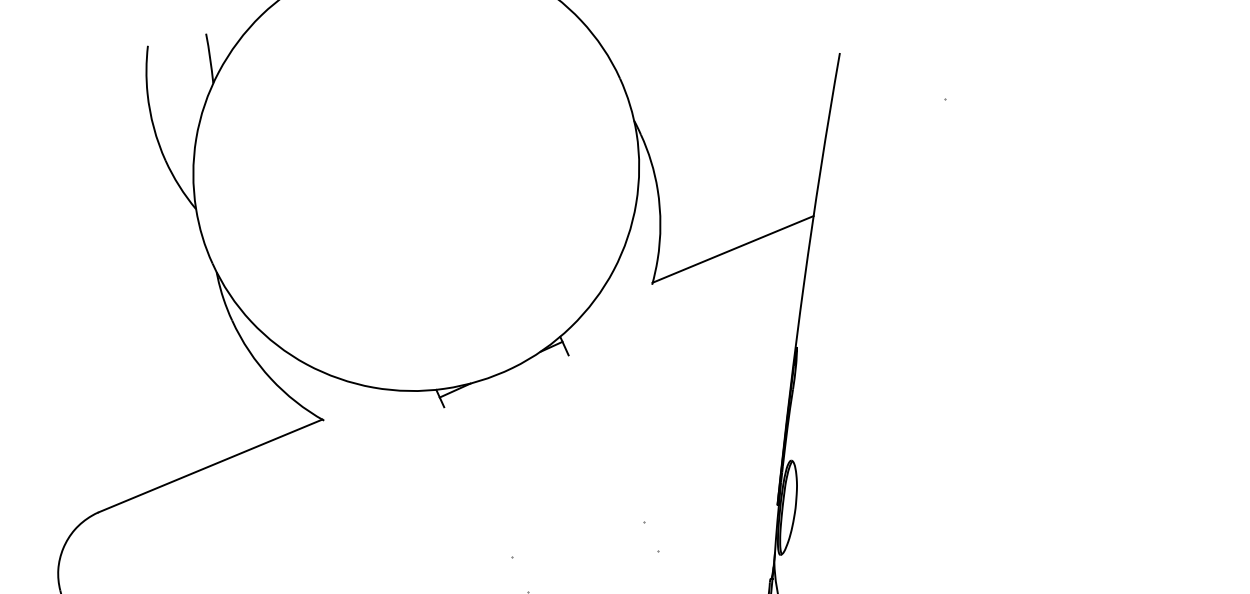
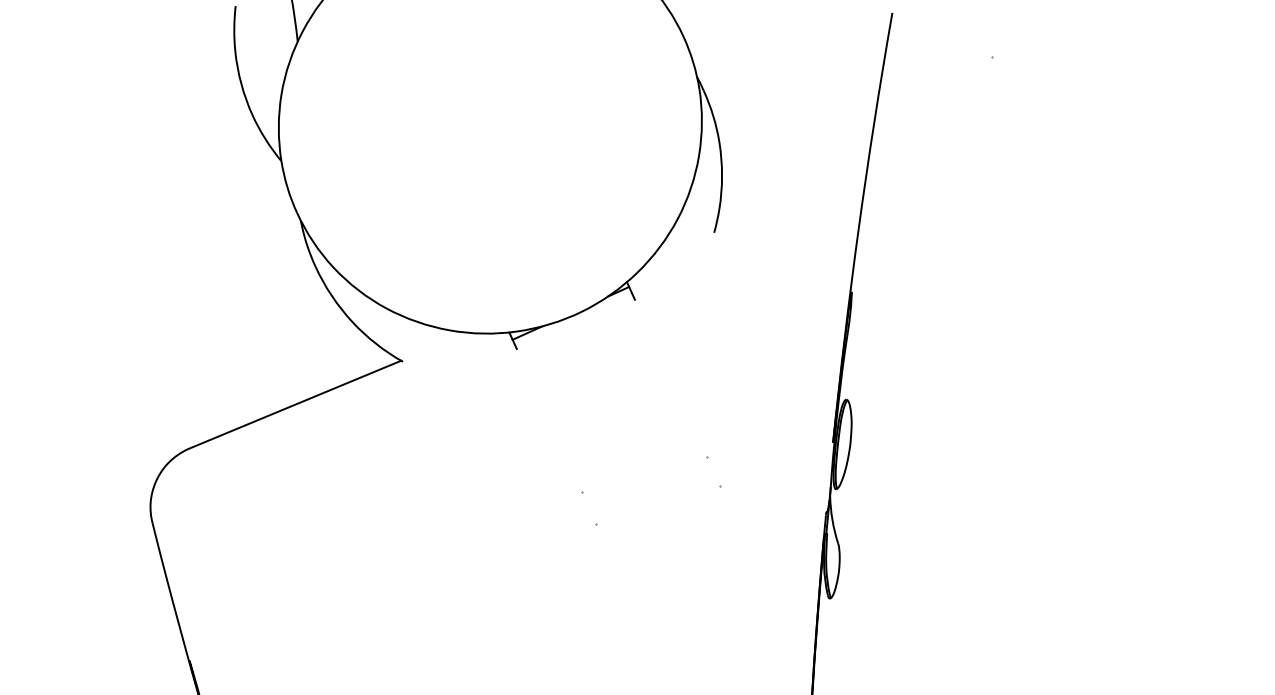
line: (732, 248) -> (790, 198), removed

